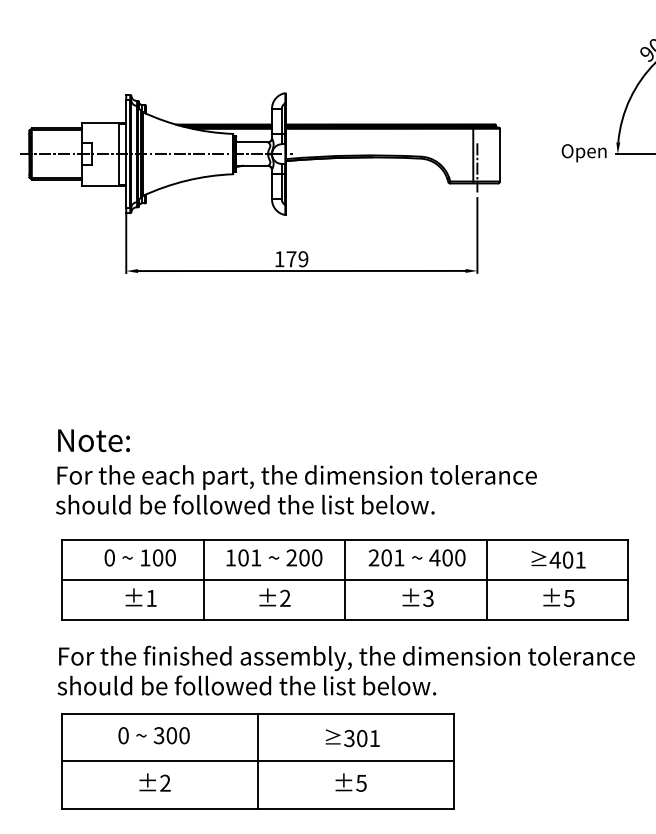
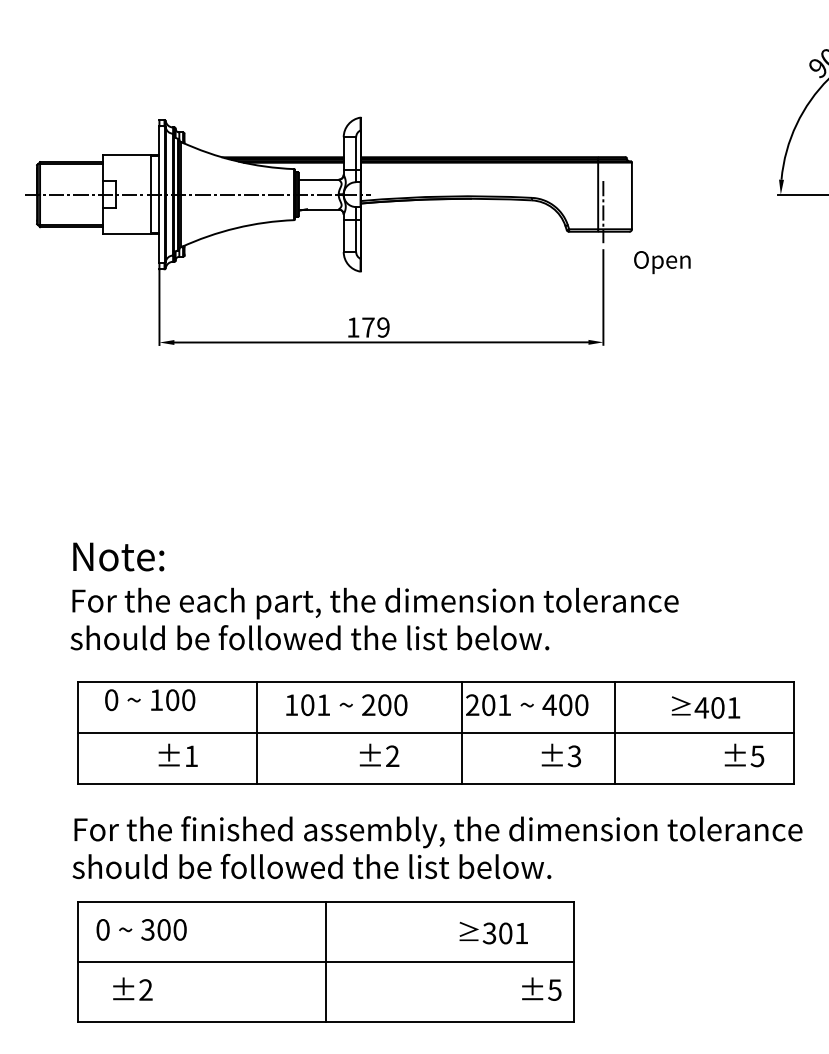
text: (584, 153) -> (662, 262), moved
text: (140, 558) -> (150, 700), moved
line: (345, 579) -> (462, 732), moved
text: (275, 596) -> (379, 754), moved
text: (418, 597) -> (561, 755), moved
text: (558, 597) -> (744, 755), moved
text: (153, 735) -> (141, 929), moved
text: (352, 737) -> (493, 932), moved
text: (154, 782) -> (132, 988), moved
text: (350, 782) -> (541, 988), moved

